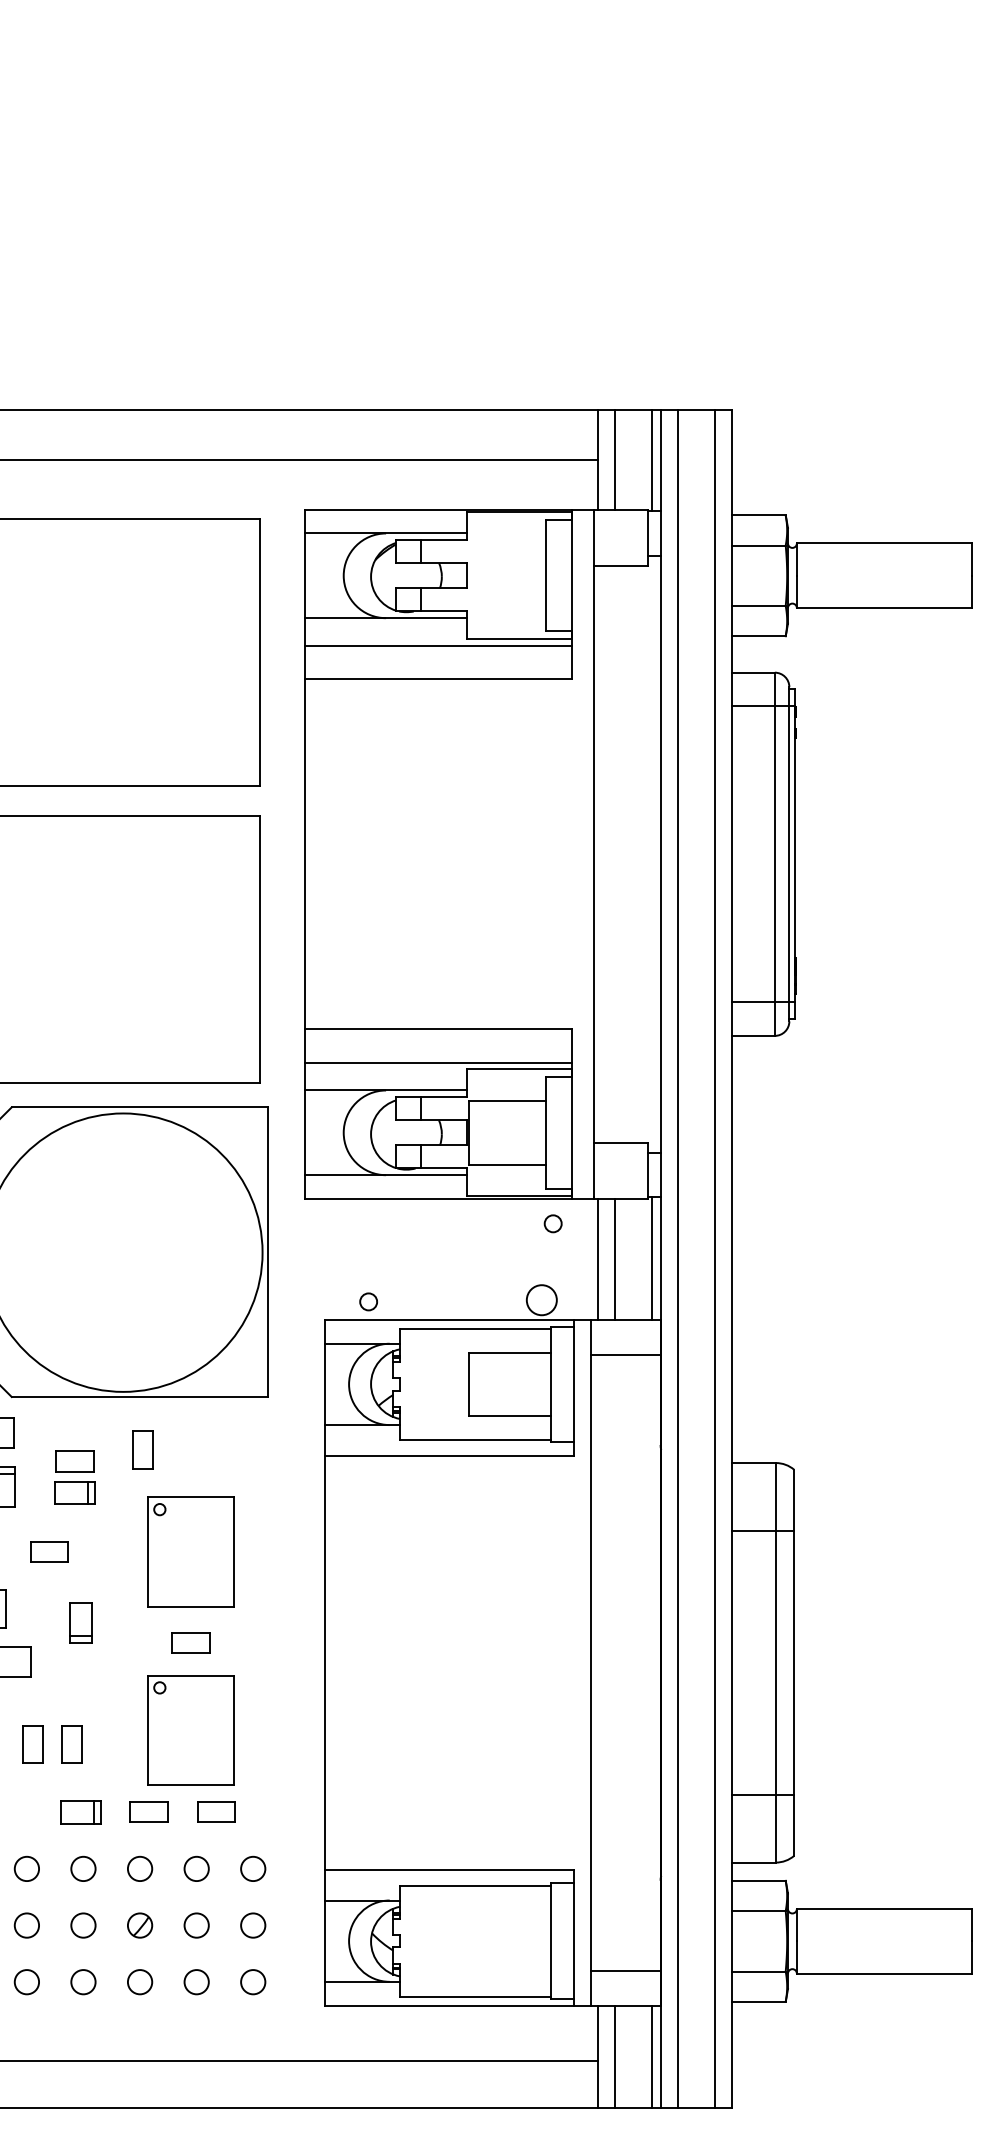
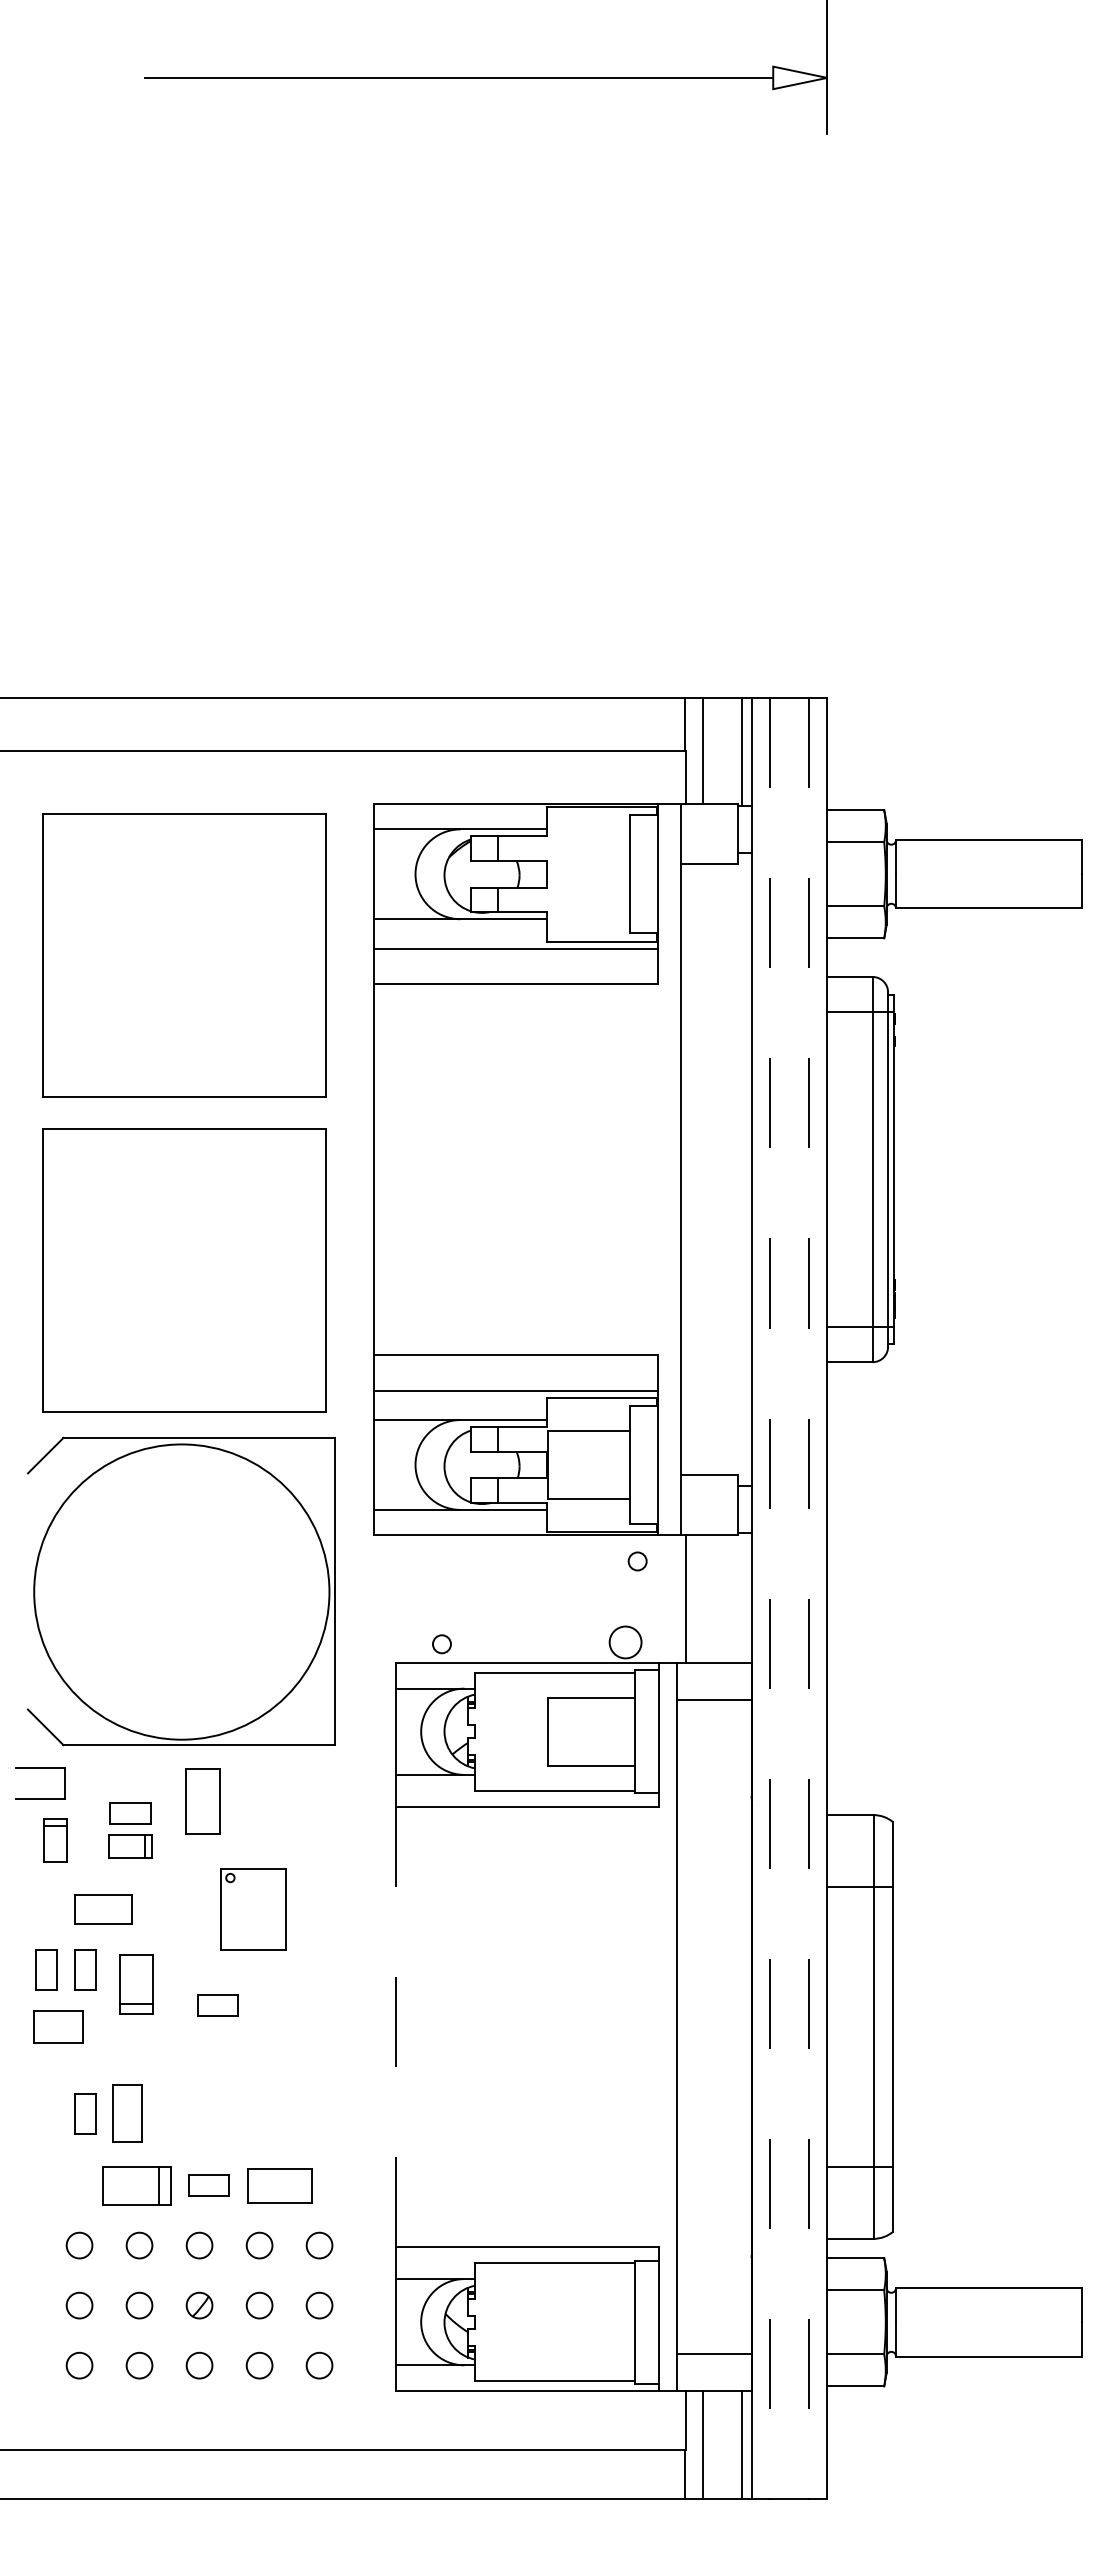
line: (652, 1258) -> (742, 1598), removed
line: (615, 1259) -> (703, 1599), removed
line: (678, 1259) -> (770, 1599), solid -> dashed
line: (715, 1259) -> (809, 1599), solid -> dashed
part: (142, 1450) -> (202, 1801), size x1.6
part: (49, 1552) -> (103, 1909), size x1.4
part: (190, 1552) -> (253, 1909), size x0.7
part: (32, 1608) -> (85, 1969), added
part: (80, 1622) -> (136, 1984), size x1.4
part: (190, 1642) -> (217, 2005), moved
line: (324, 1663) -> (395, 2027), solid -> dashed
part: (190, 1730) -> (253, 2098), removed
part: (72, 1744) -> (127, 2113), size x1.4
part: (80, 1812) -> (136, 2185), size x1.6
part: (216, 1812) -> (280, 2185), size x1.6

